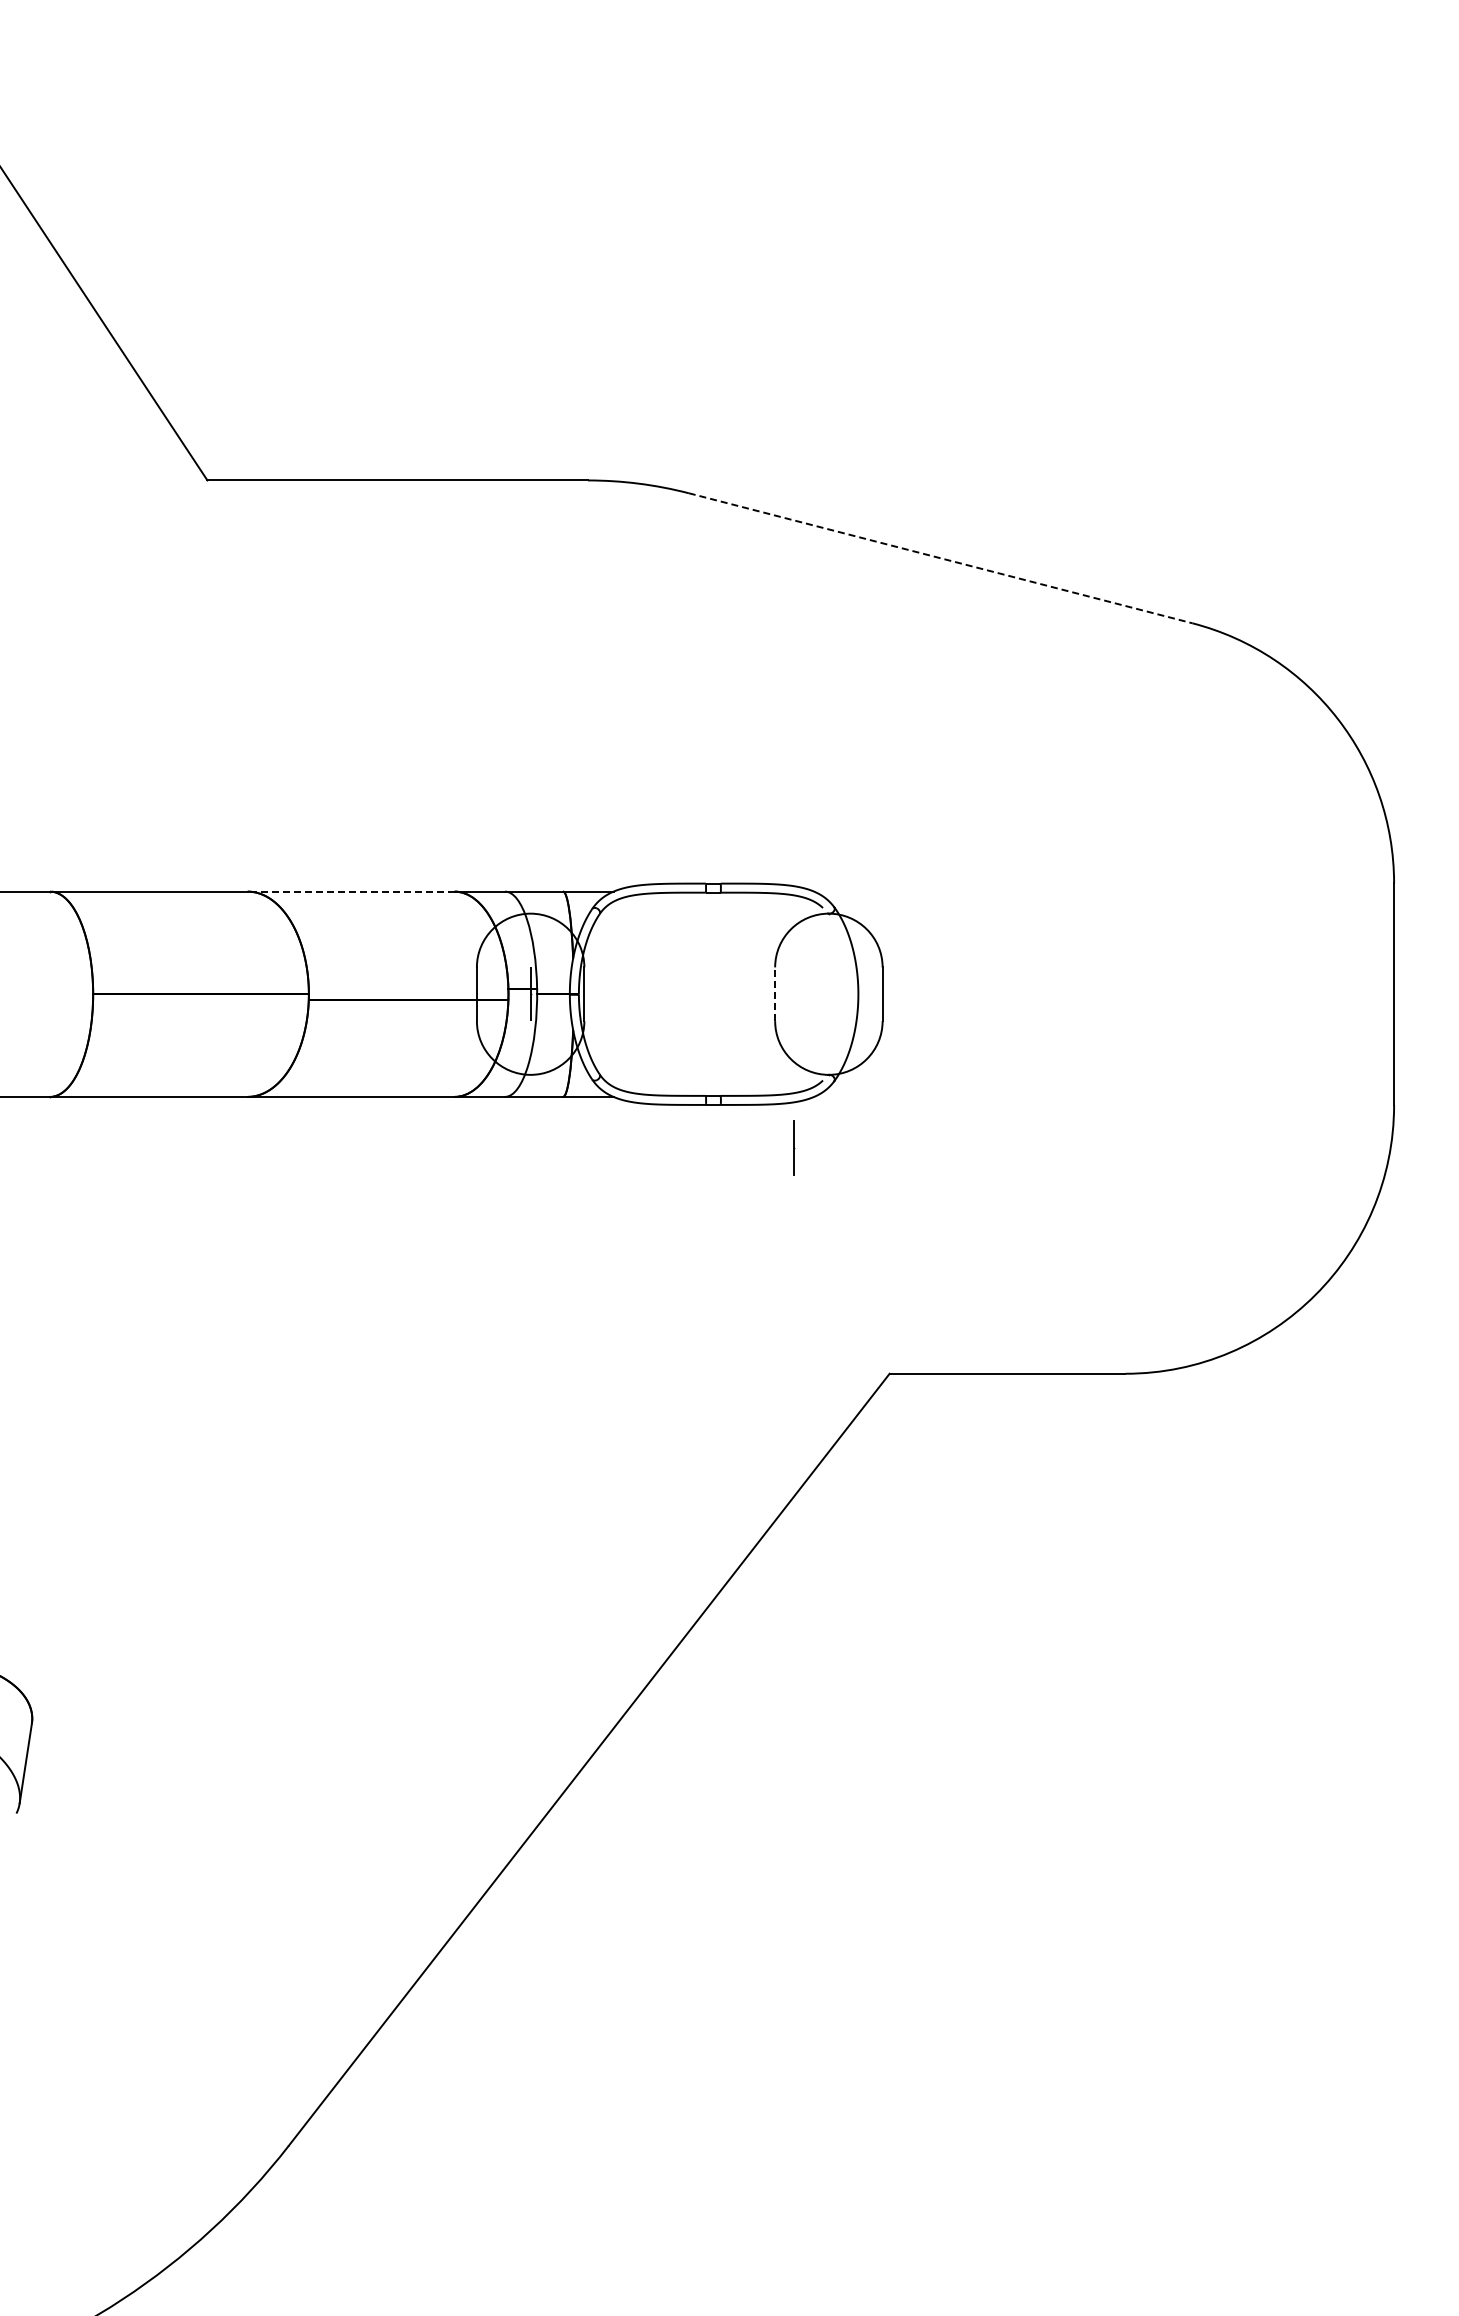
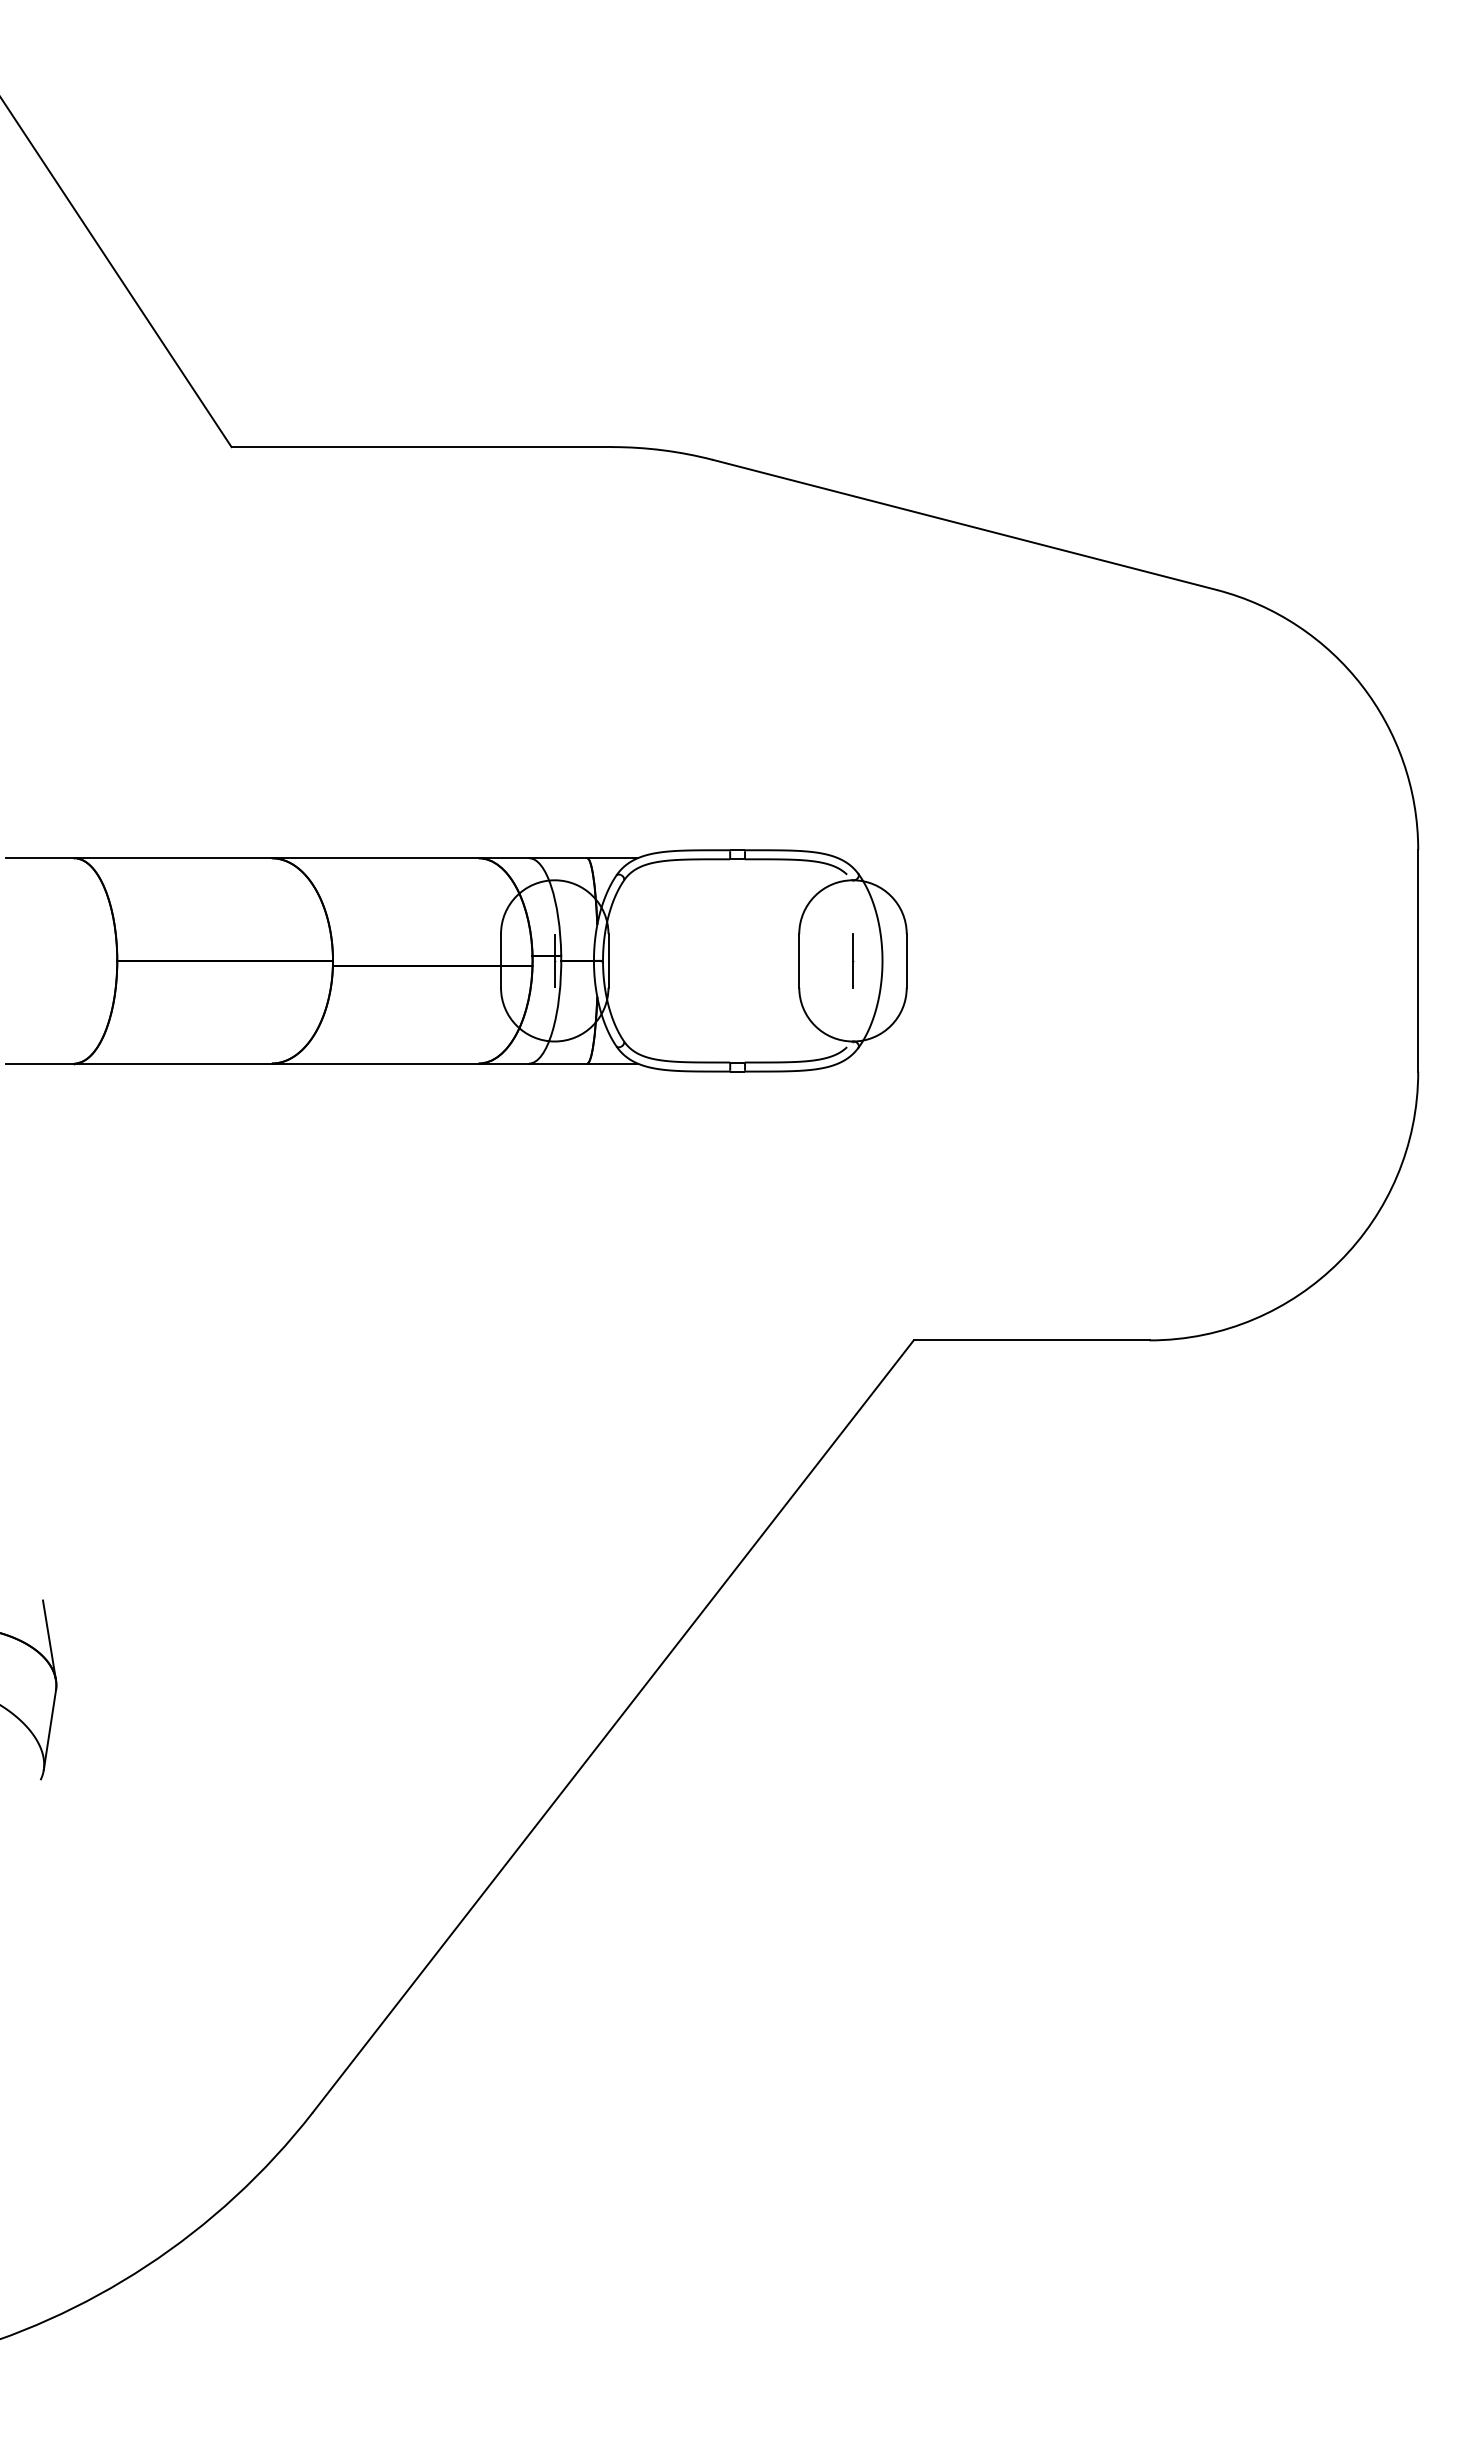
line: (941, 558) -> (965, 525), dashed -> solid
line: (350, 891) -> (374, 858), dashed -> solid
line: (775, 993) -> (799, 960), dashed -> solid
line: (794, 1147) -> (853, 960), moved
line: (25, 1672) -> (49, 1639), added

